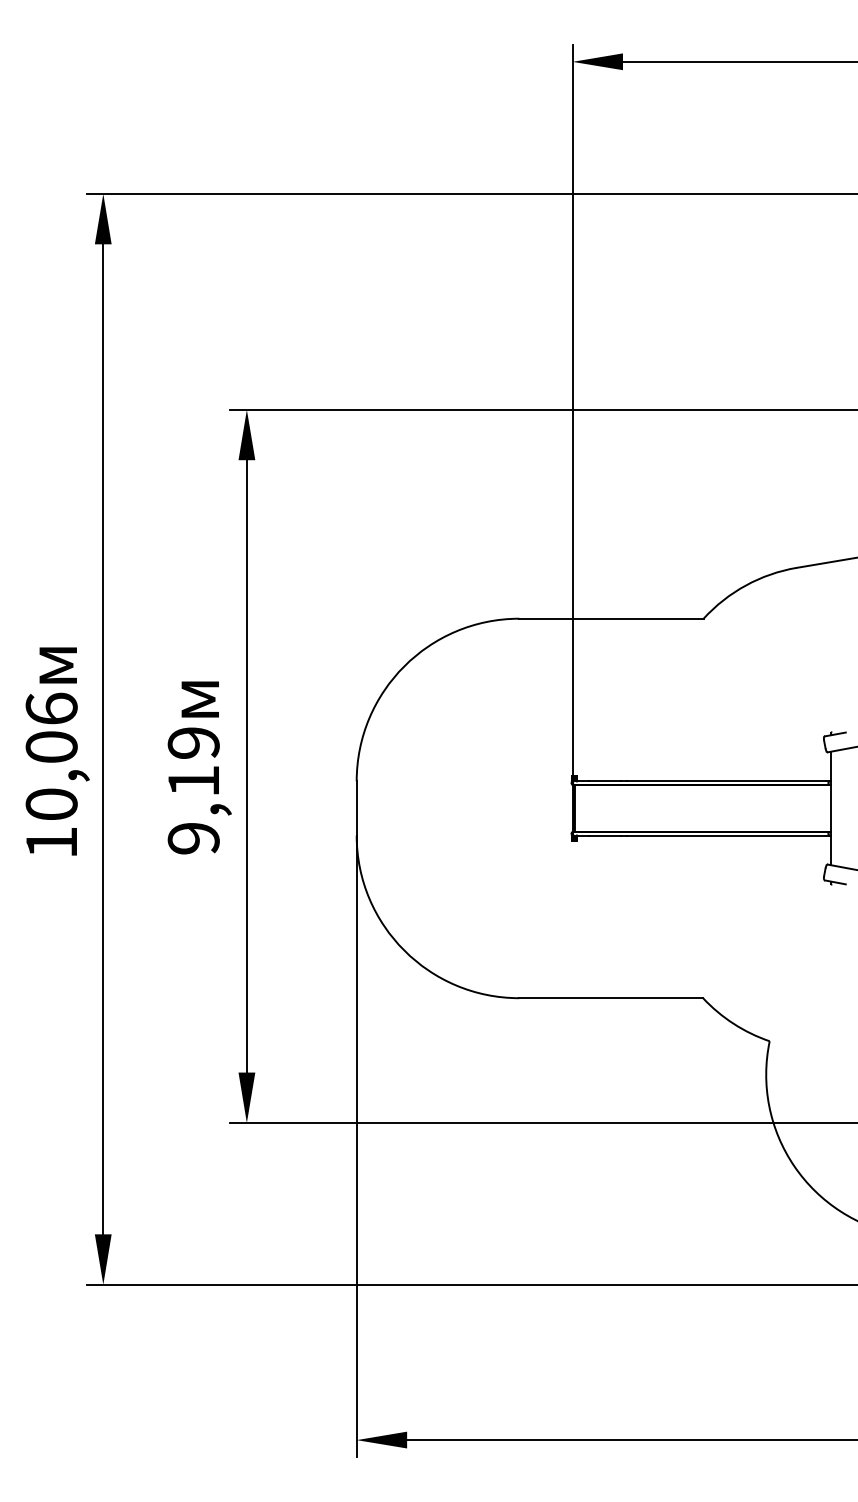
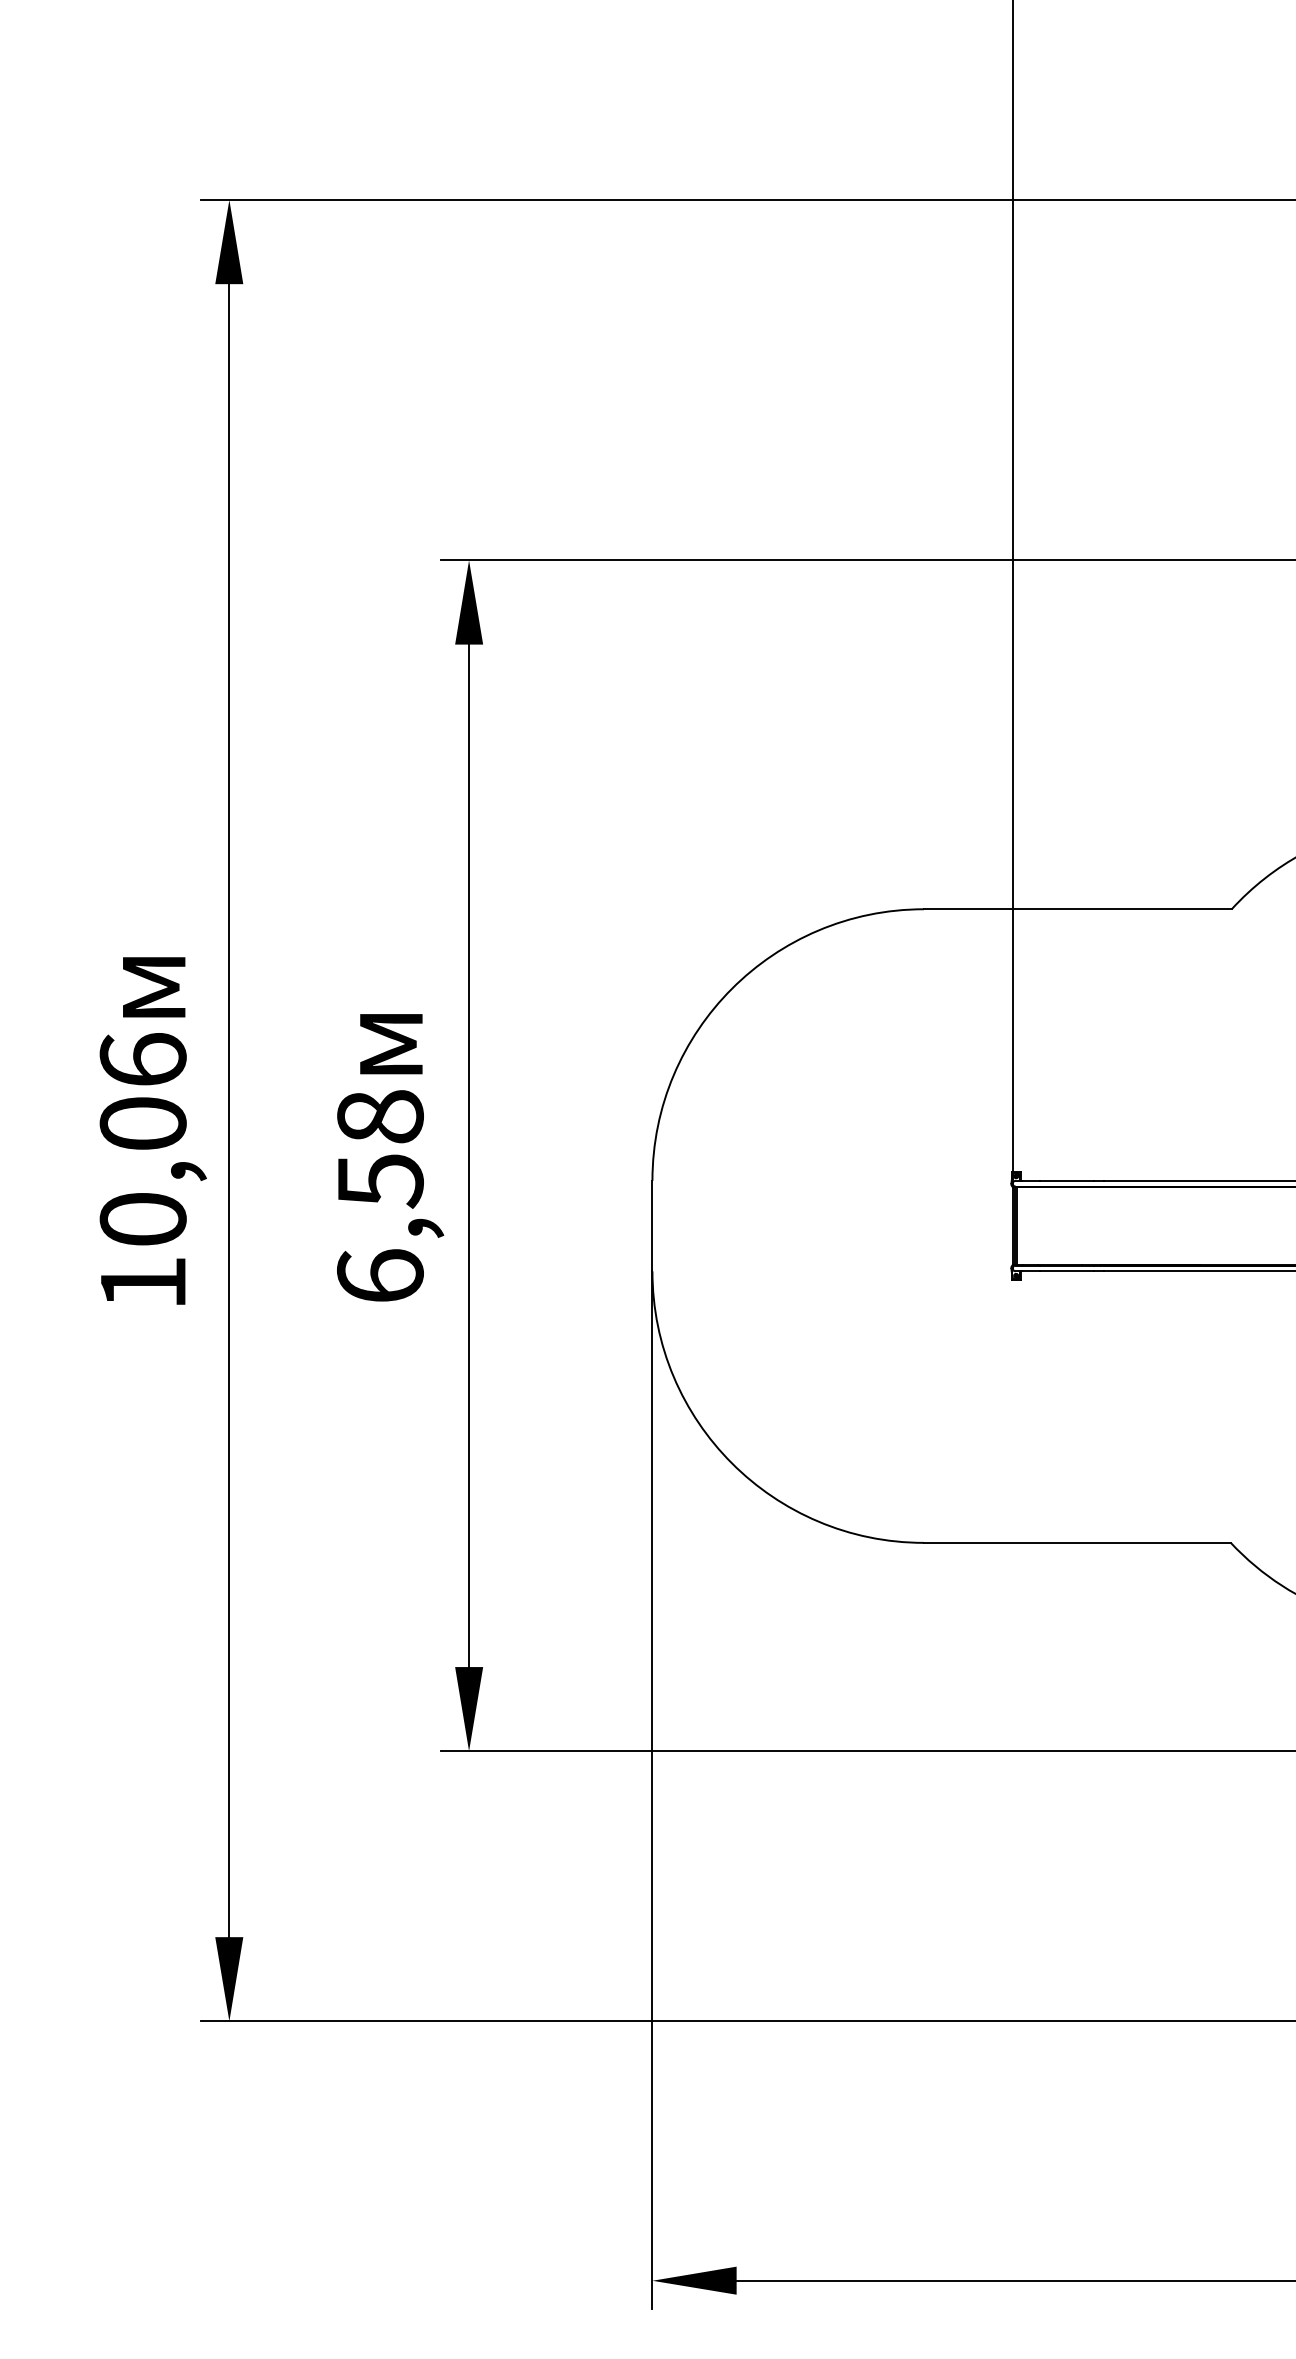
text: (193, 790) -> (379, 1196), 9,19 -> 6,58

